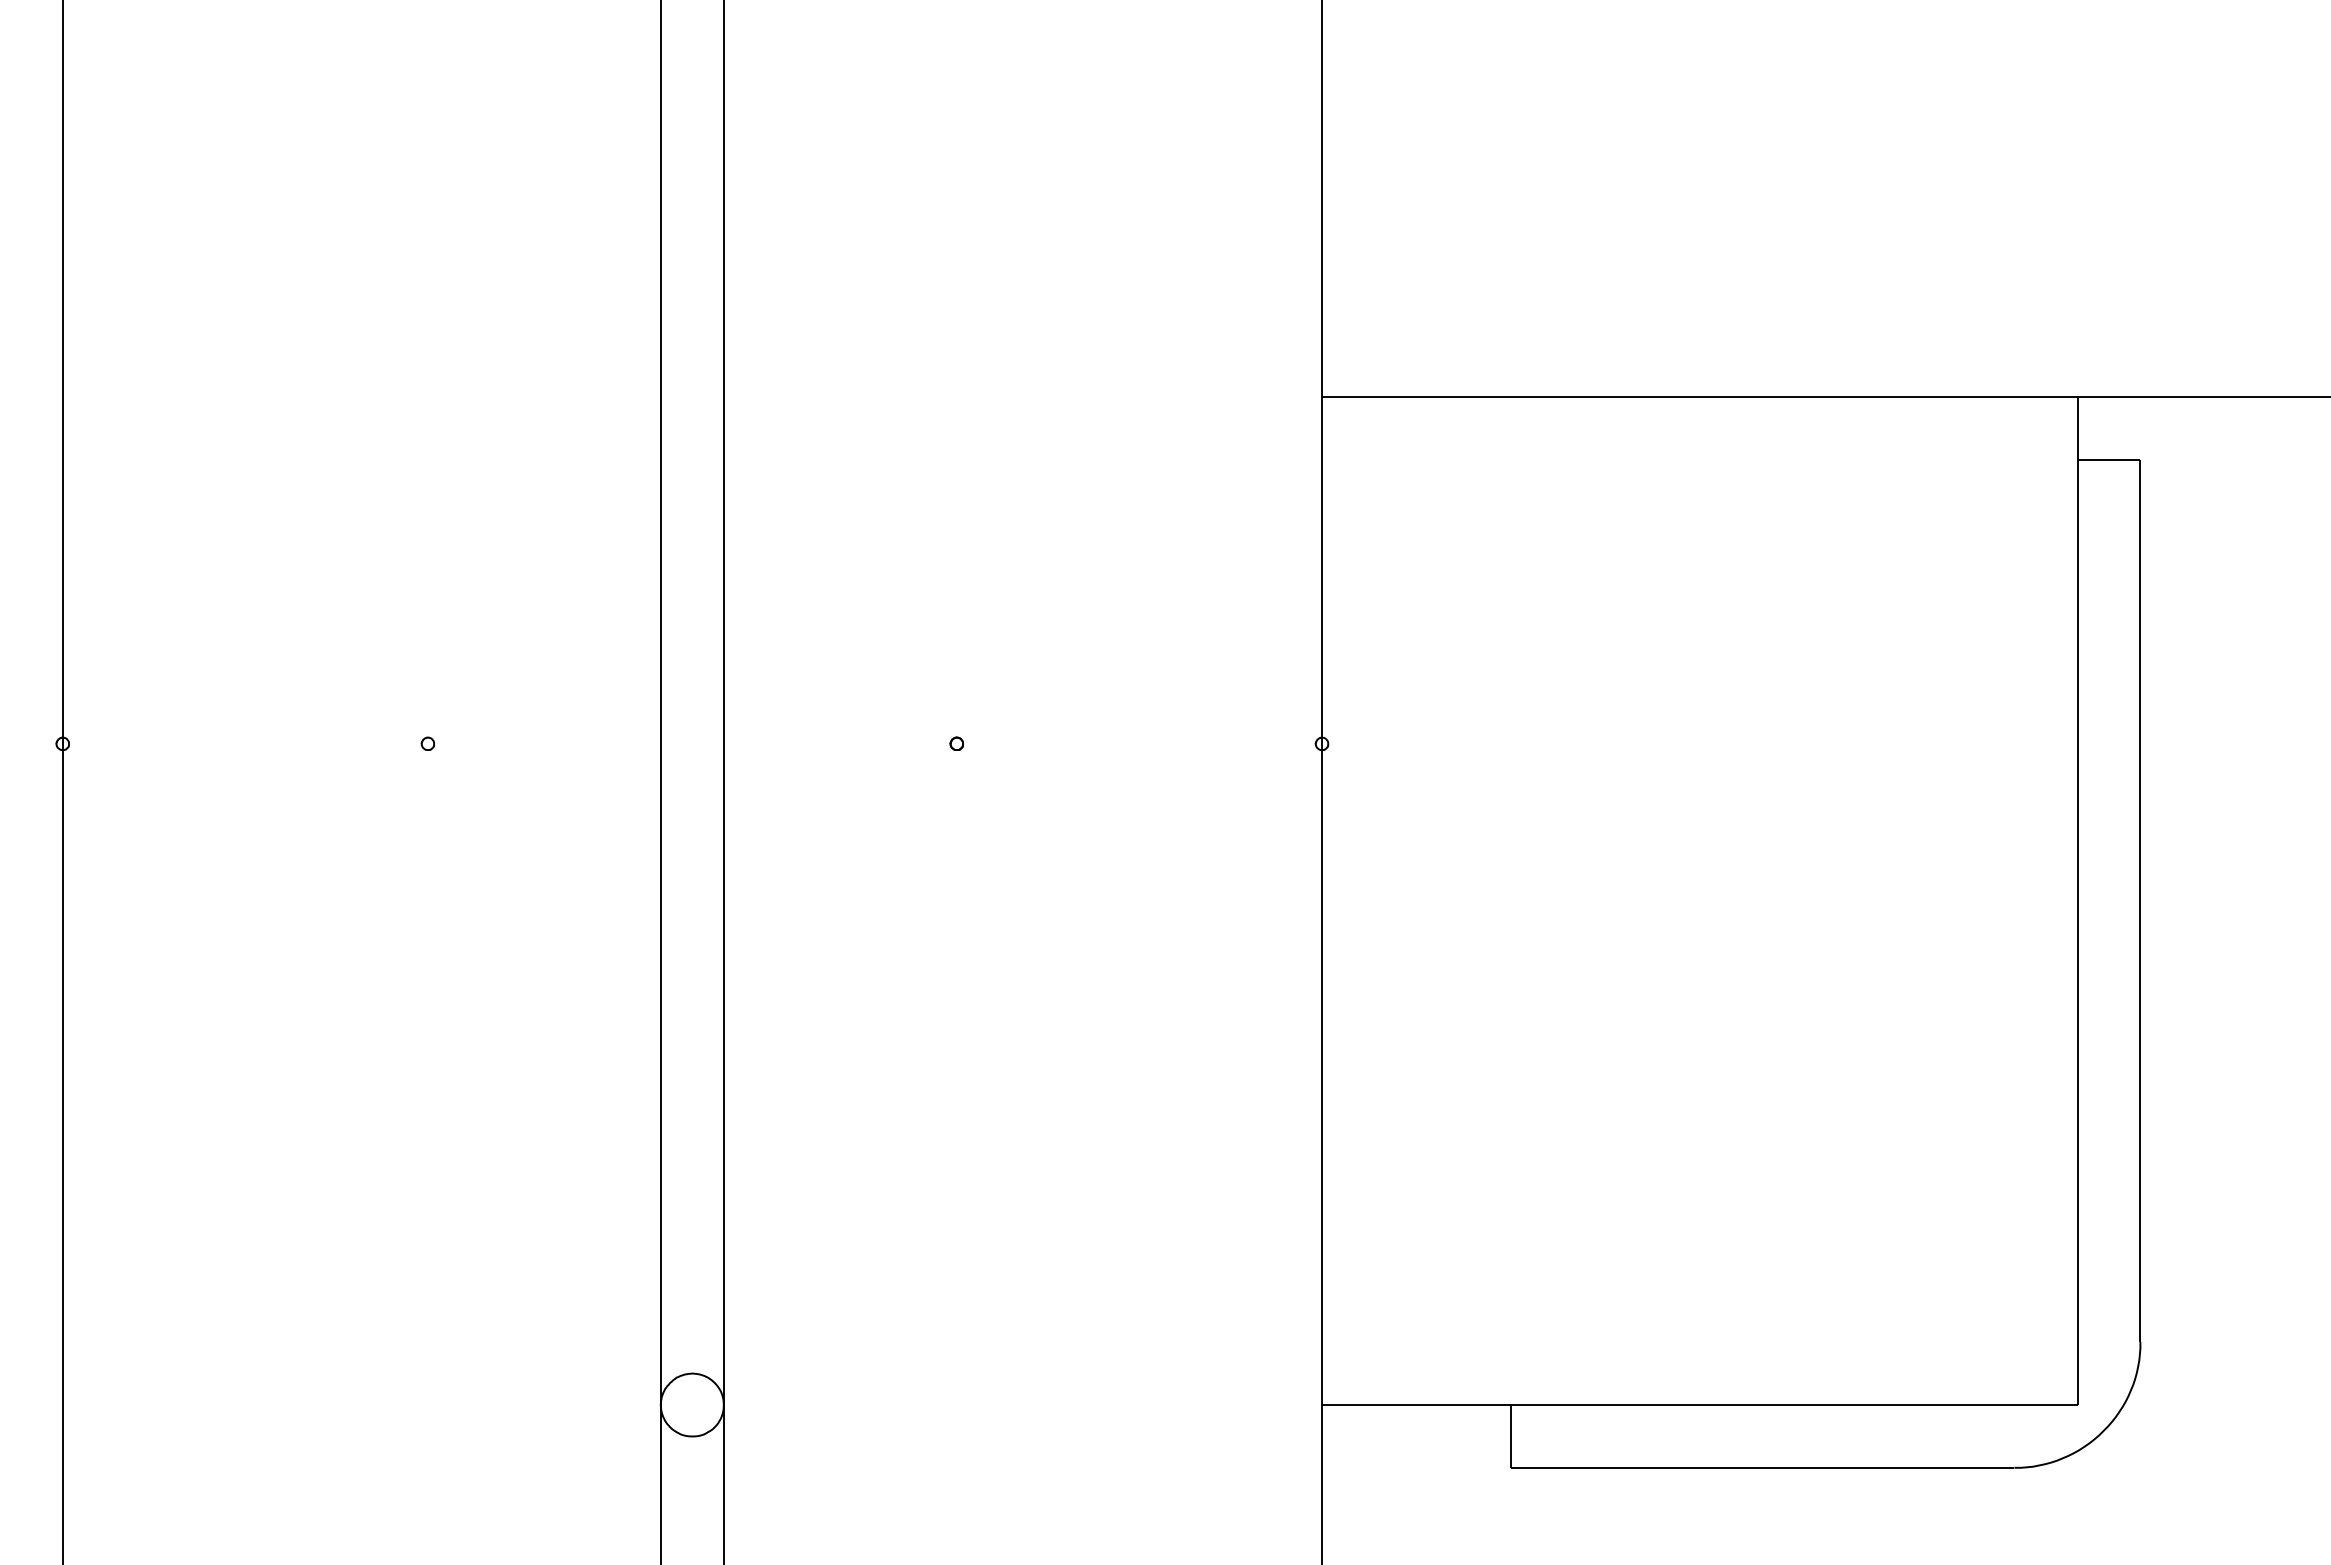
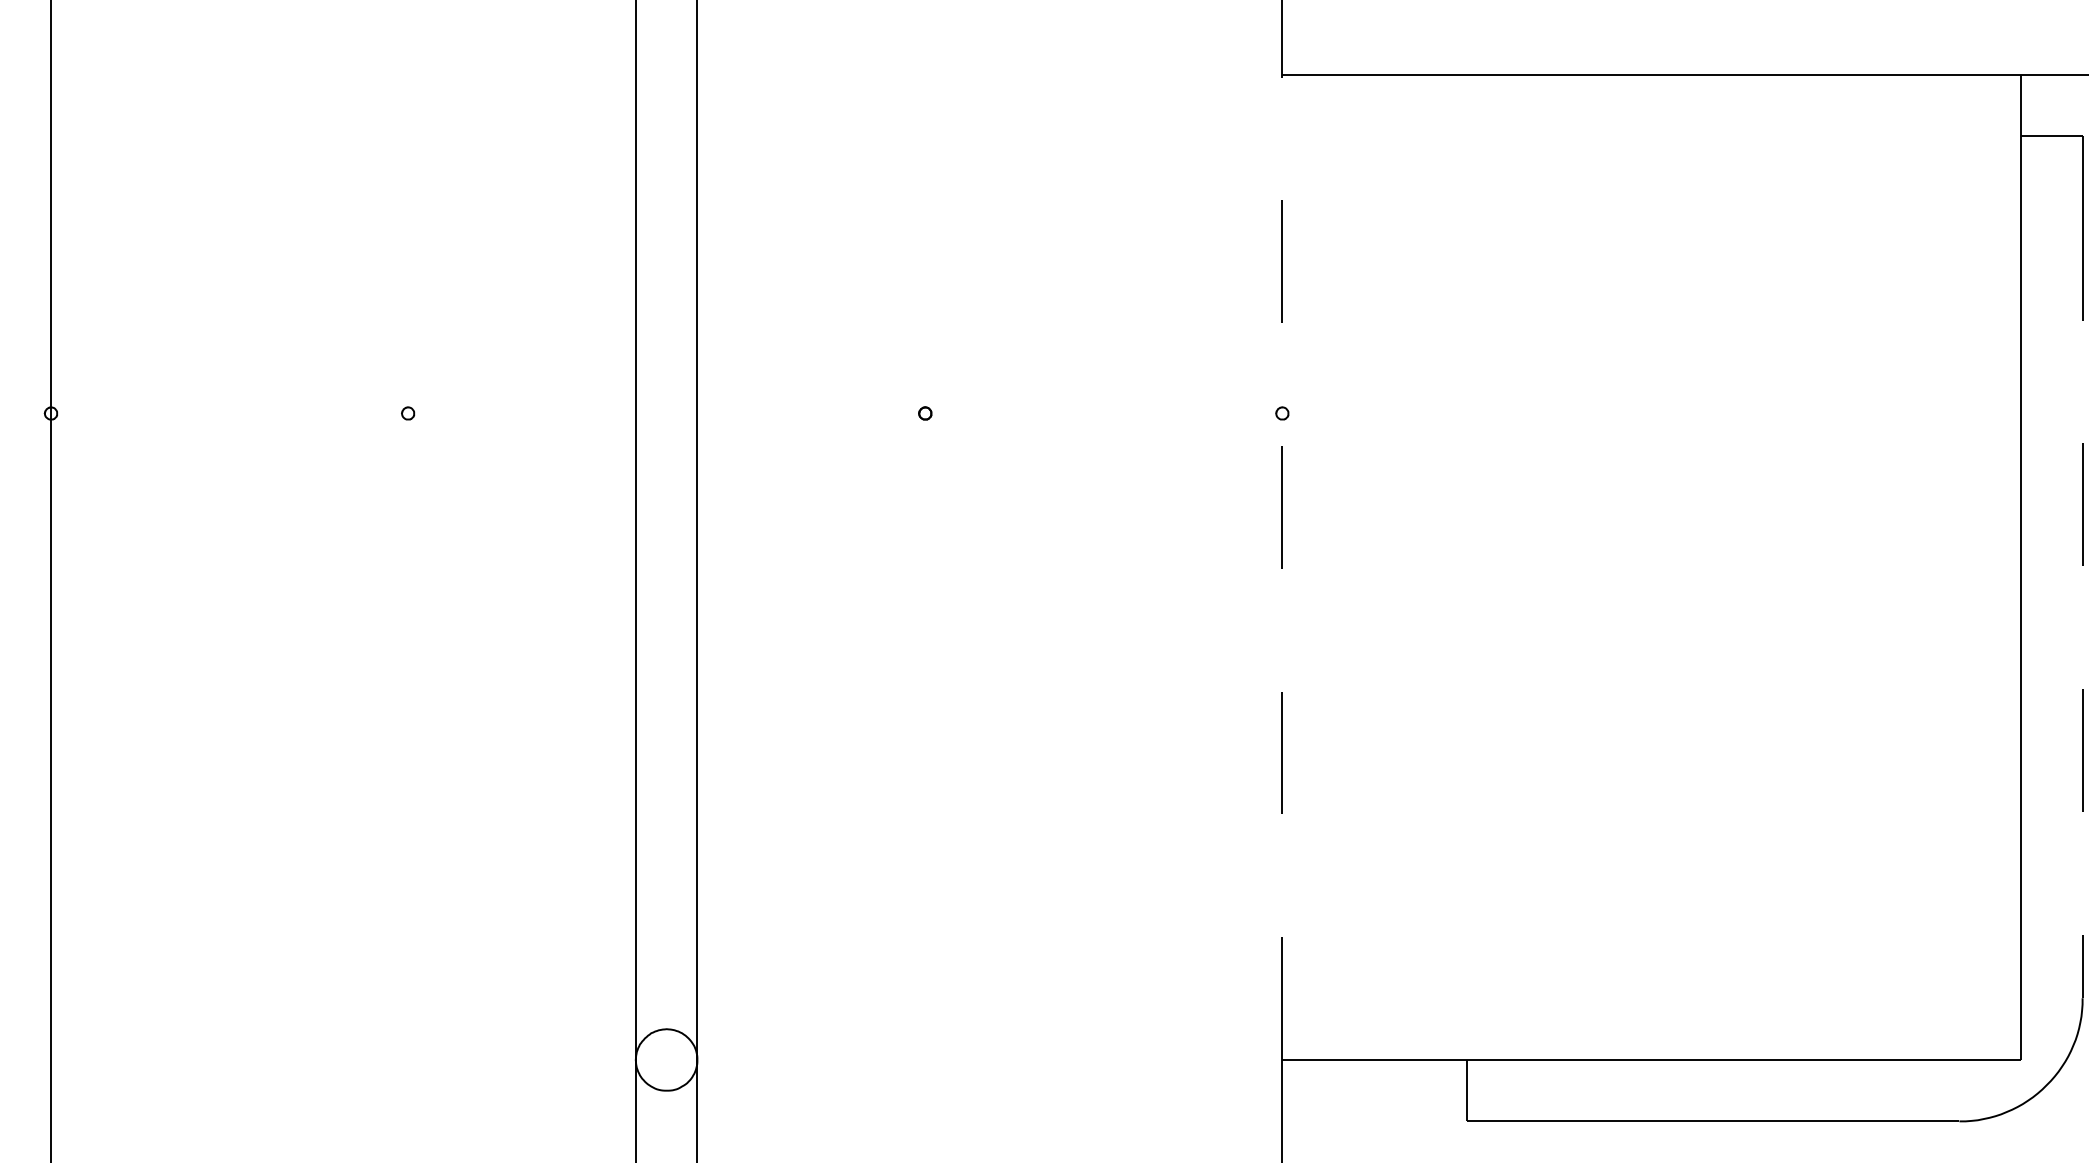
line: (1321, 901) -> (1281, 567), solid -> dashed
line: (2140, 933) -> (2082, 598), solid -> dashed

